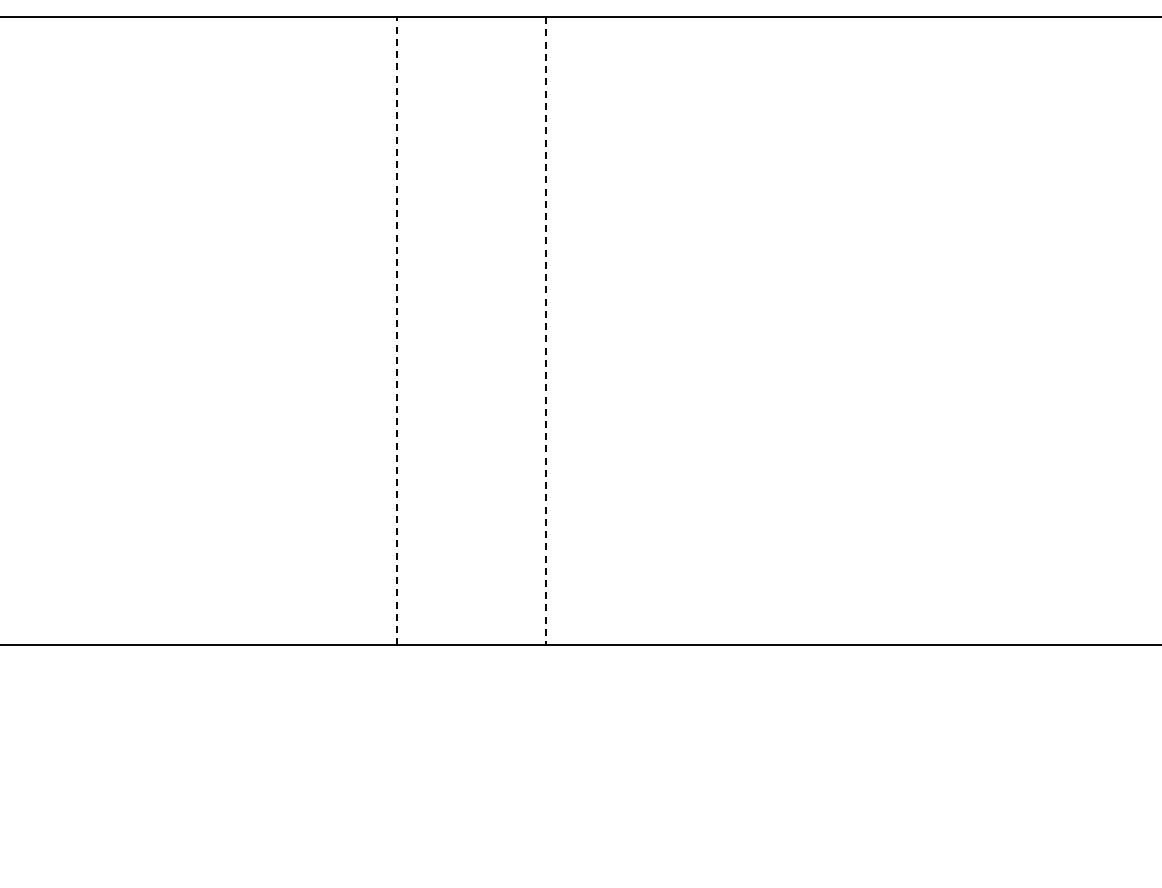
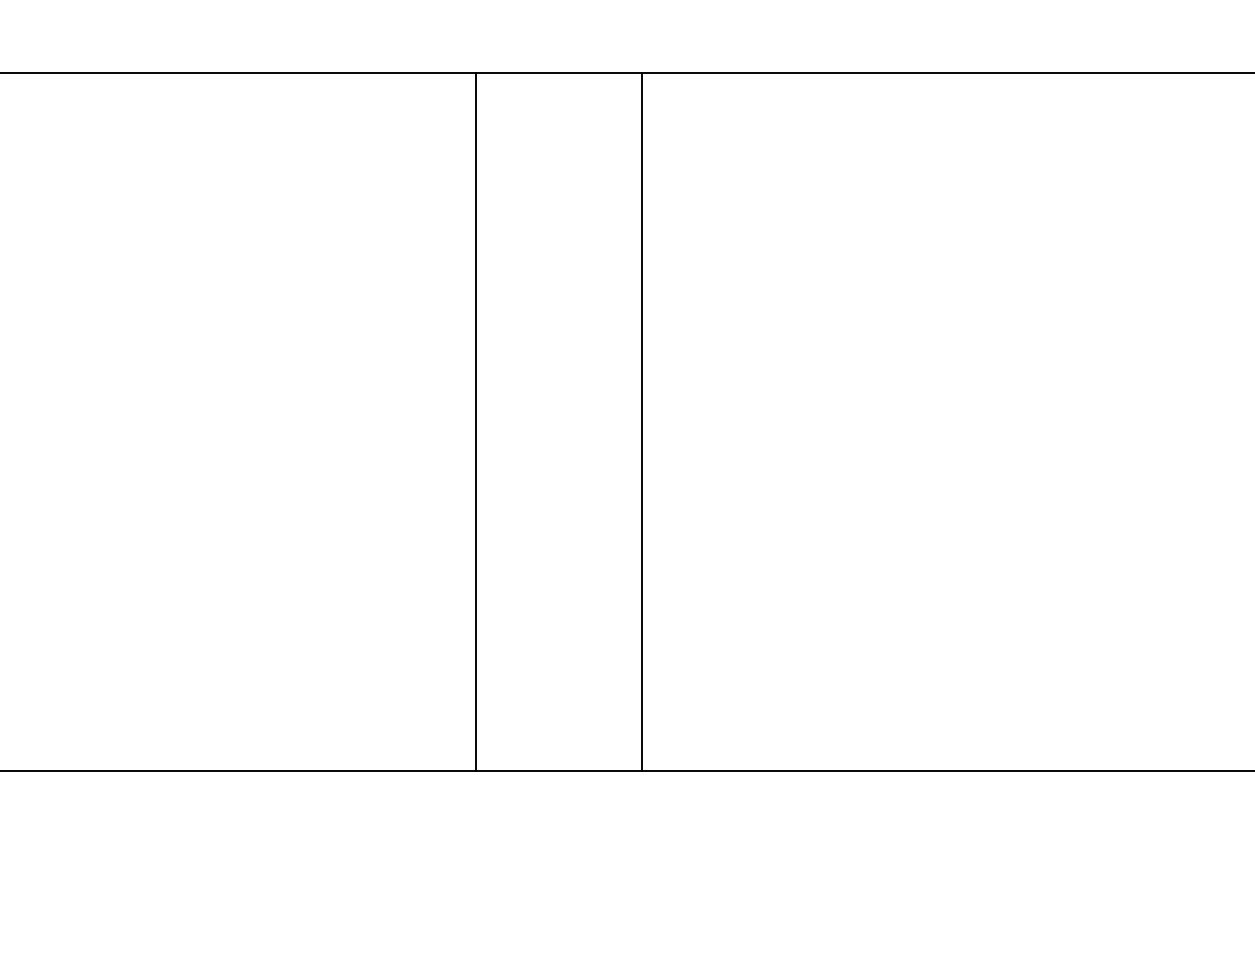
line: (396, 330) -> (475, 421), dashed -> solid
line: (546, 331) -> (641, 422), dashed -> solid

